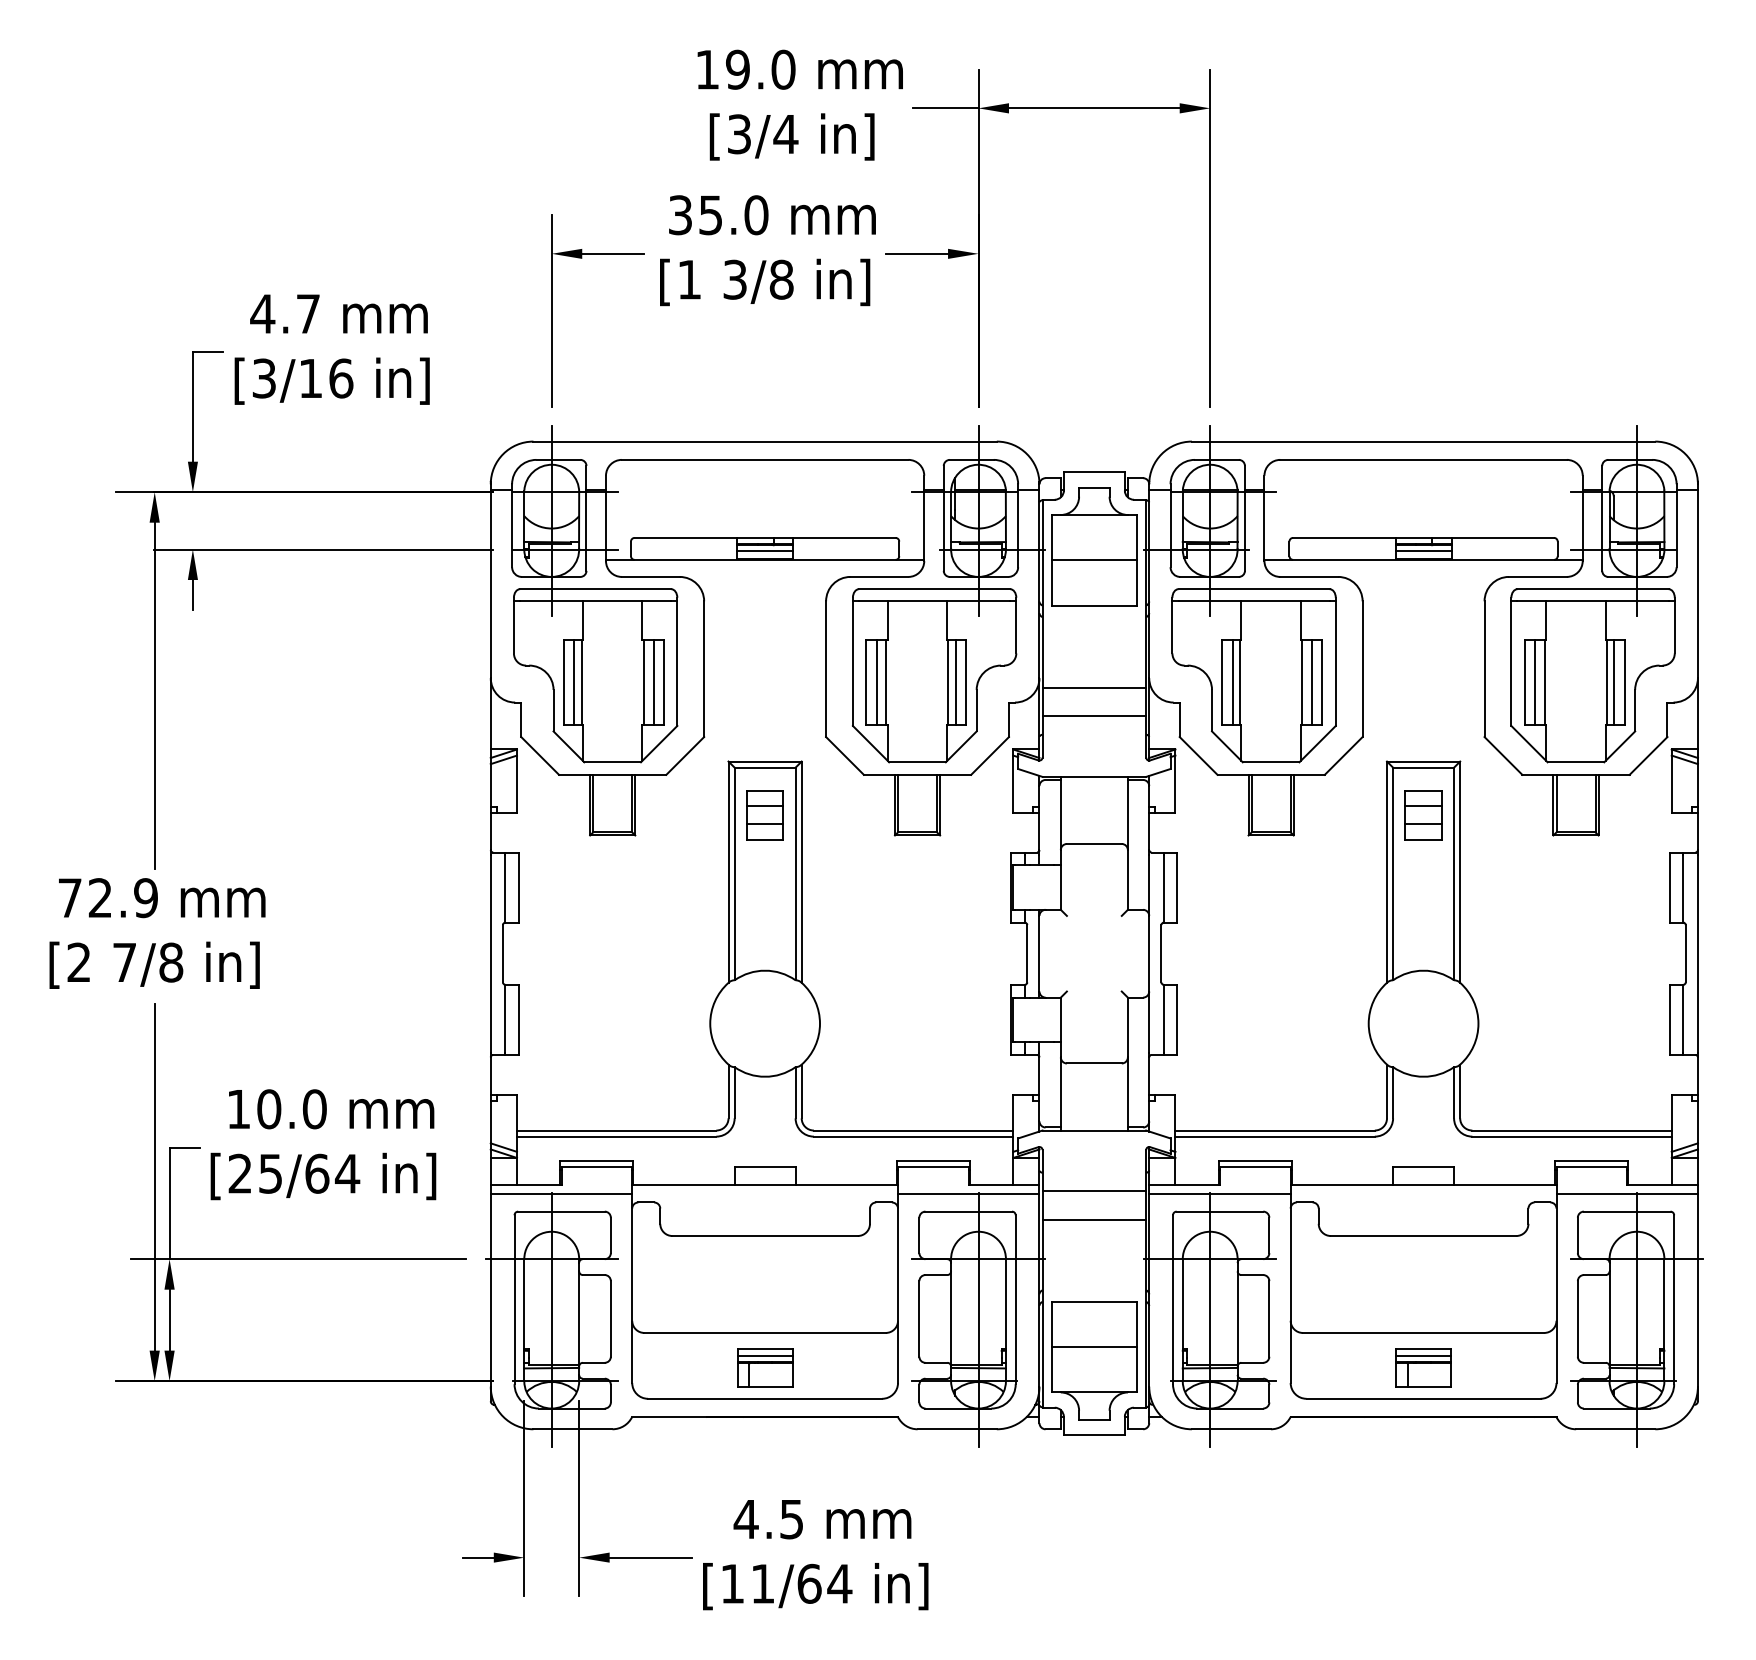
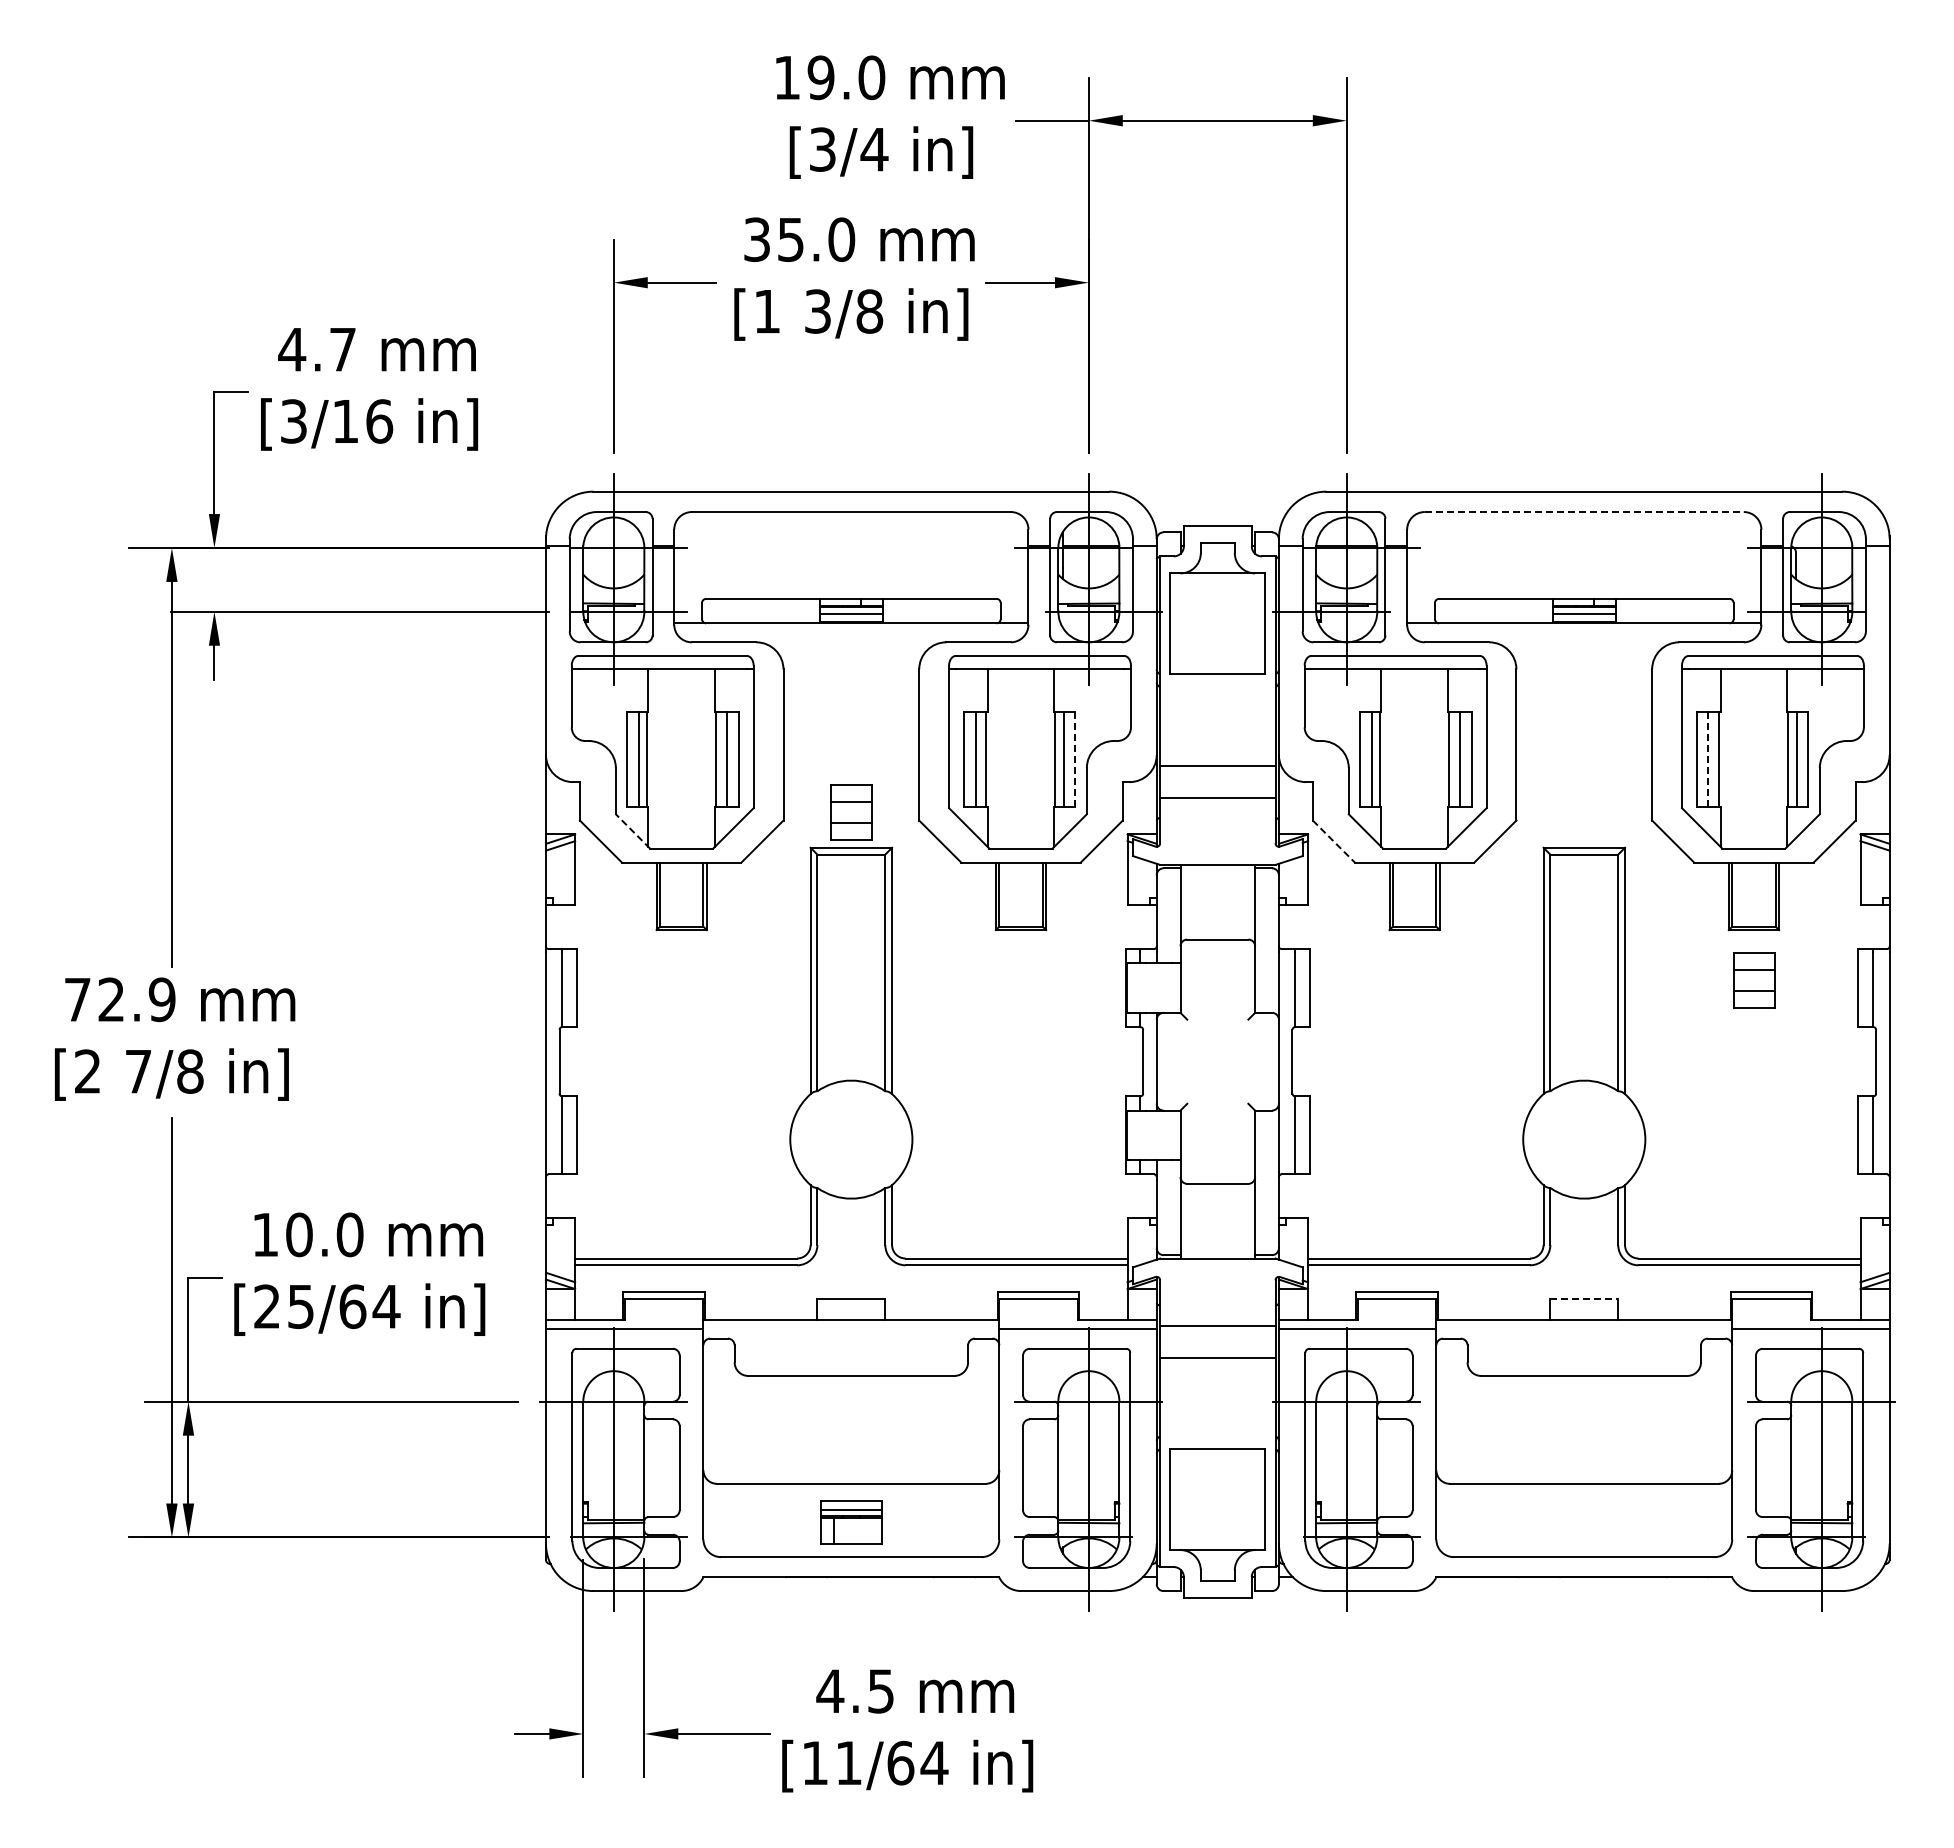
line: (1423, 460) -> (1584, 512), solid -> dashed
line: (1094, 560) -> (1217, 624), removed
line: (966, 682) -> (1075, 759), solid -> dashed
line: (1535, 682) -> (1708, 759), solid -> dashed
line: (568, 746) -> (632, 831), solid -> dashed
line: (1198, 755) -> (1333, 841), solid -> dashed
part: (765, 815) -> (851, 812), moved
part: (1423, 815) -> (1754, 980), moved
line: (1423, 1167) -> (1584, 1299), solid -> dashed
line: (1094, 1347) -> (1217, 1499), removed
part: (1423, 1367) -> (1584, 1522), removed

